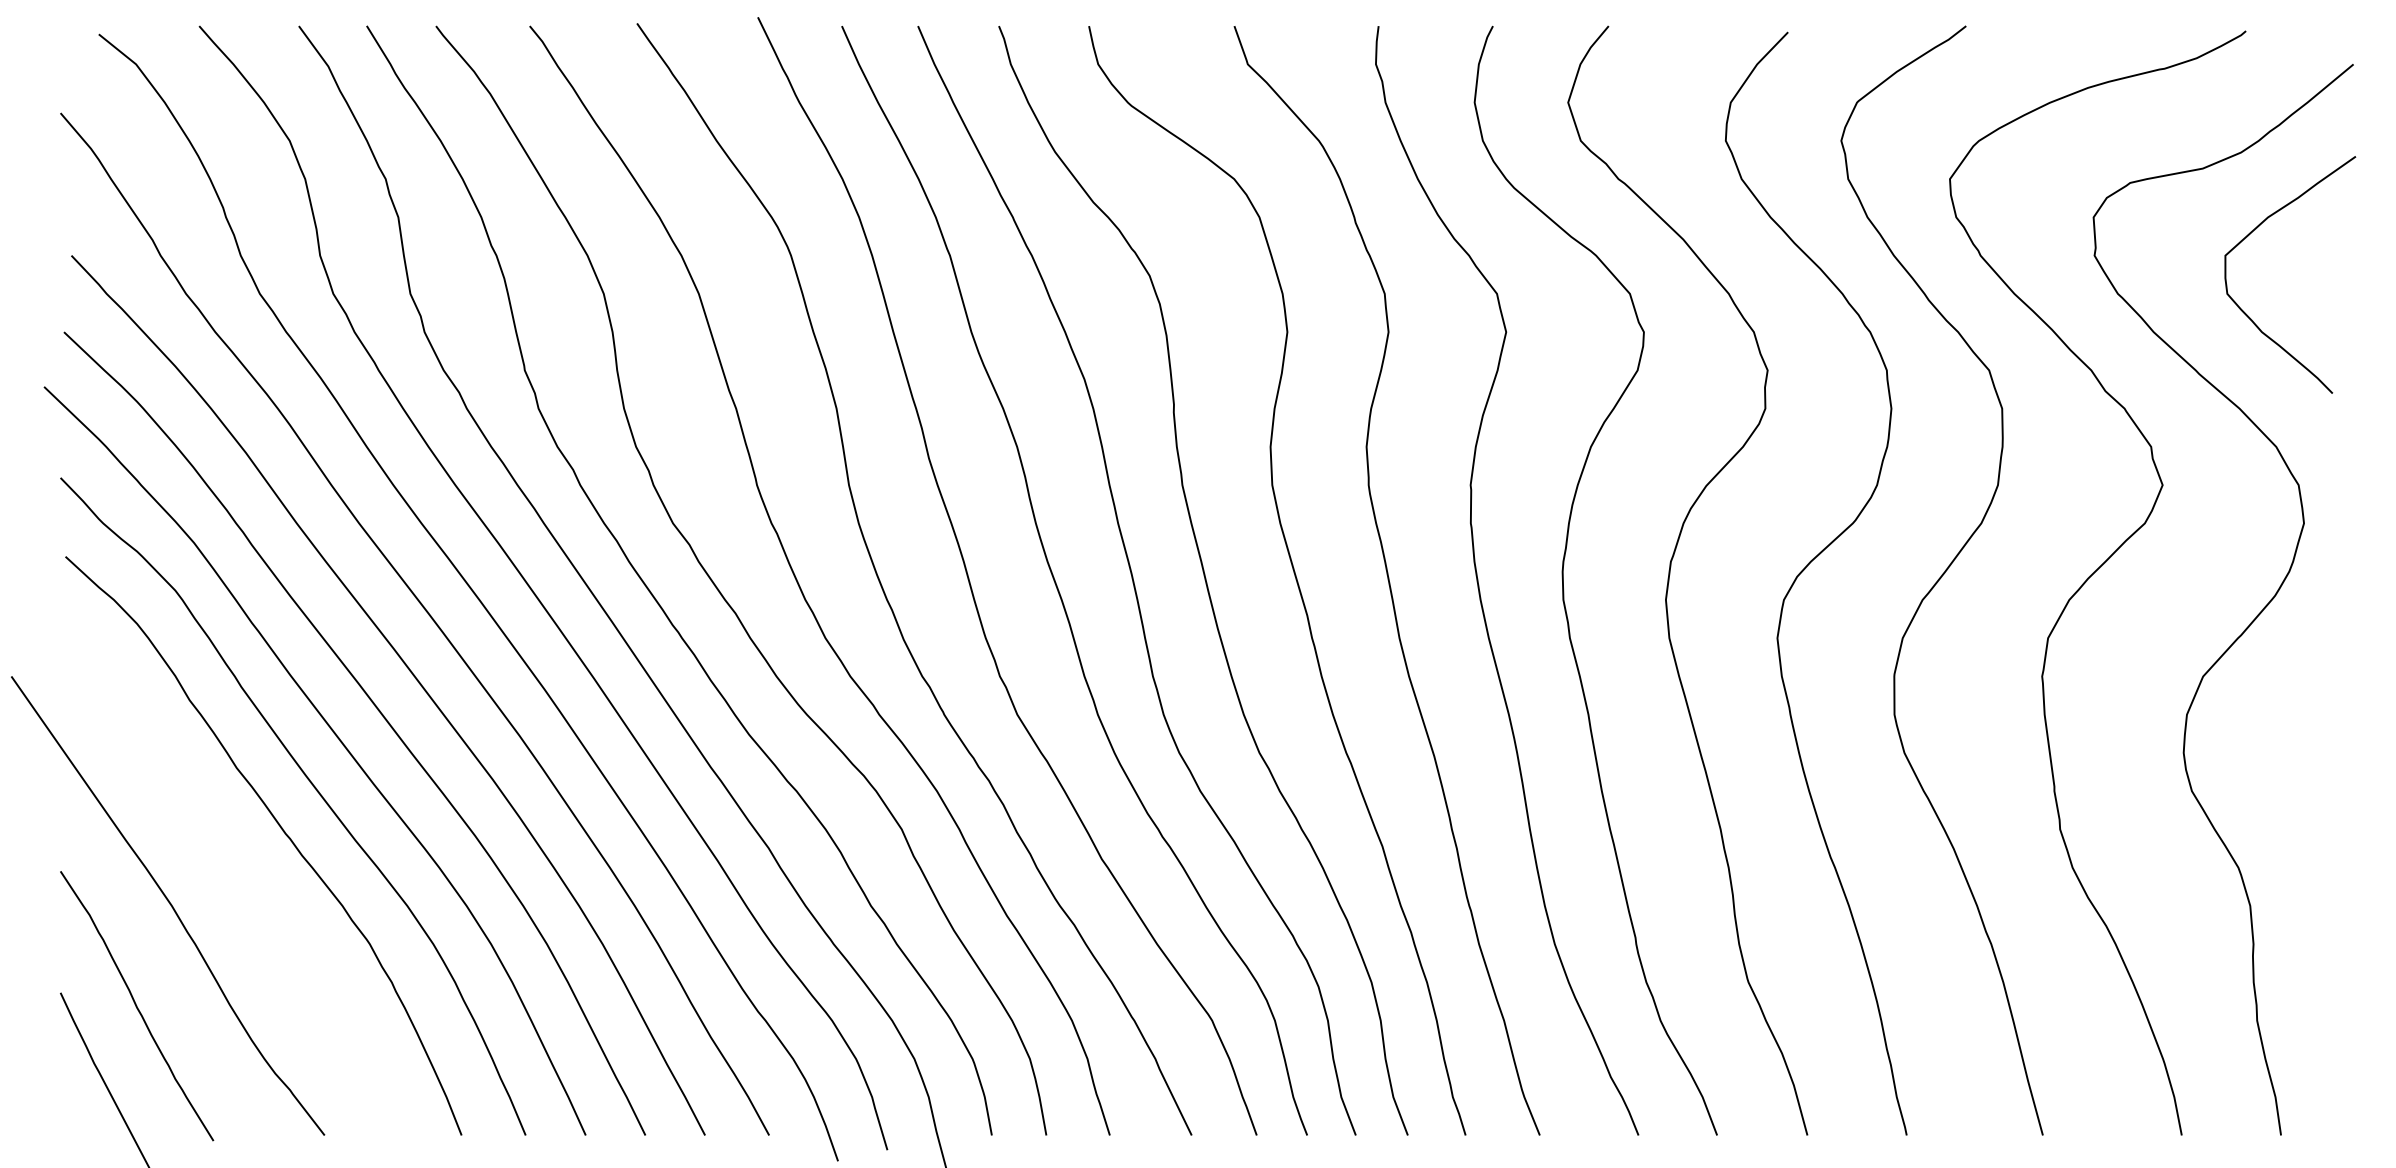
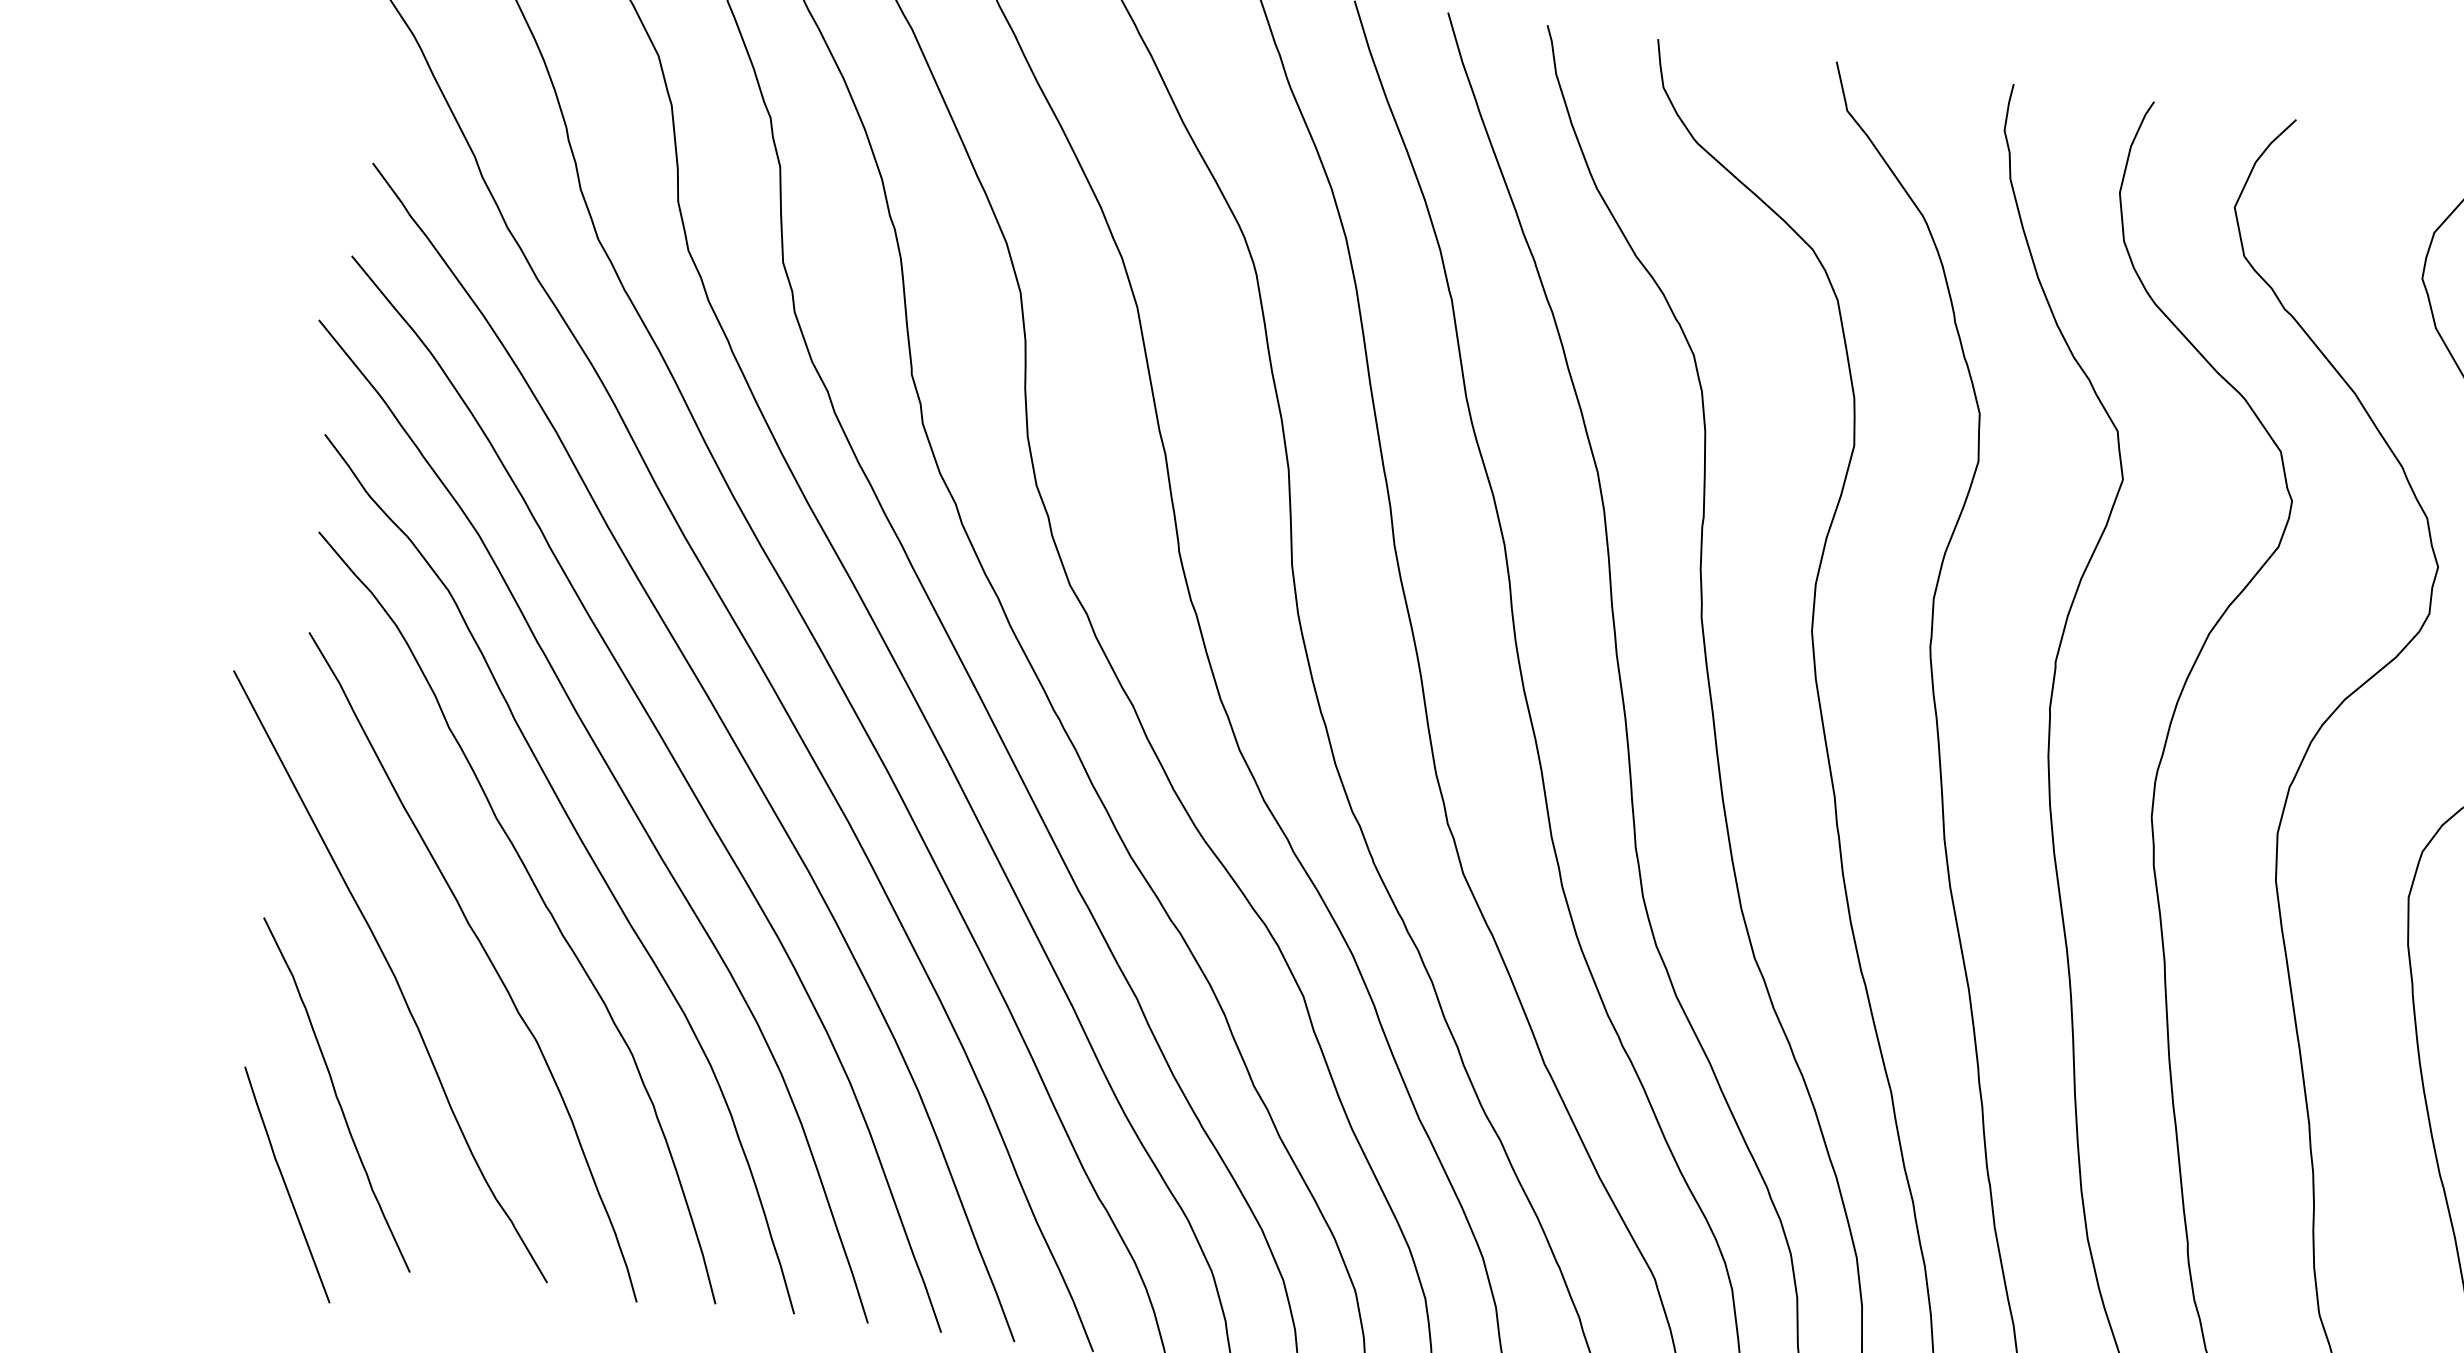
curve: (242, 879) -> (486, 955), added

